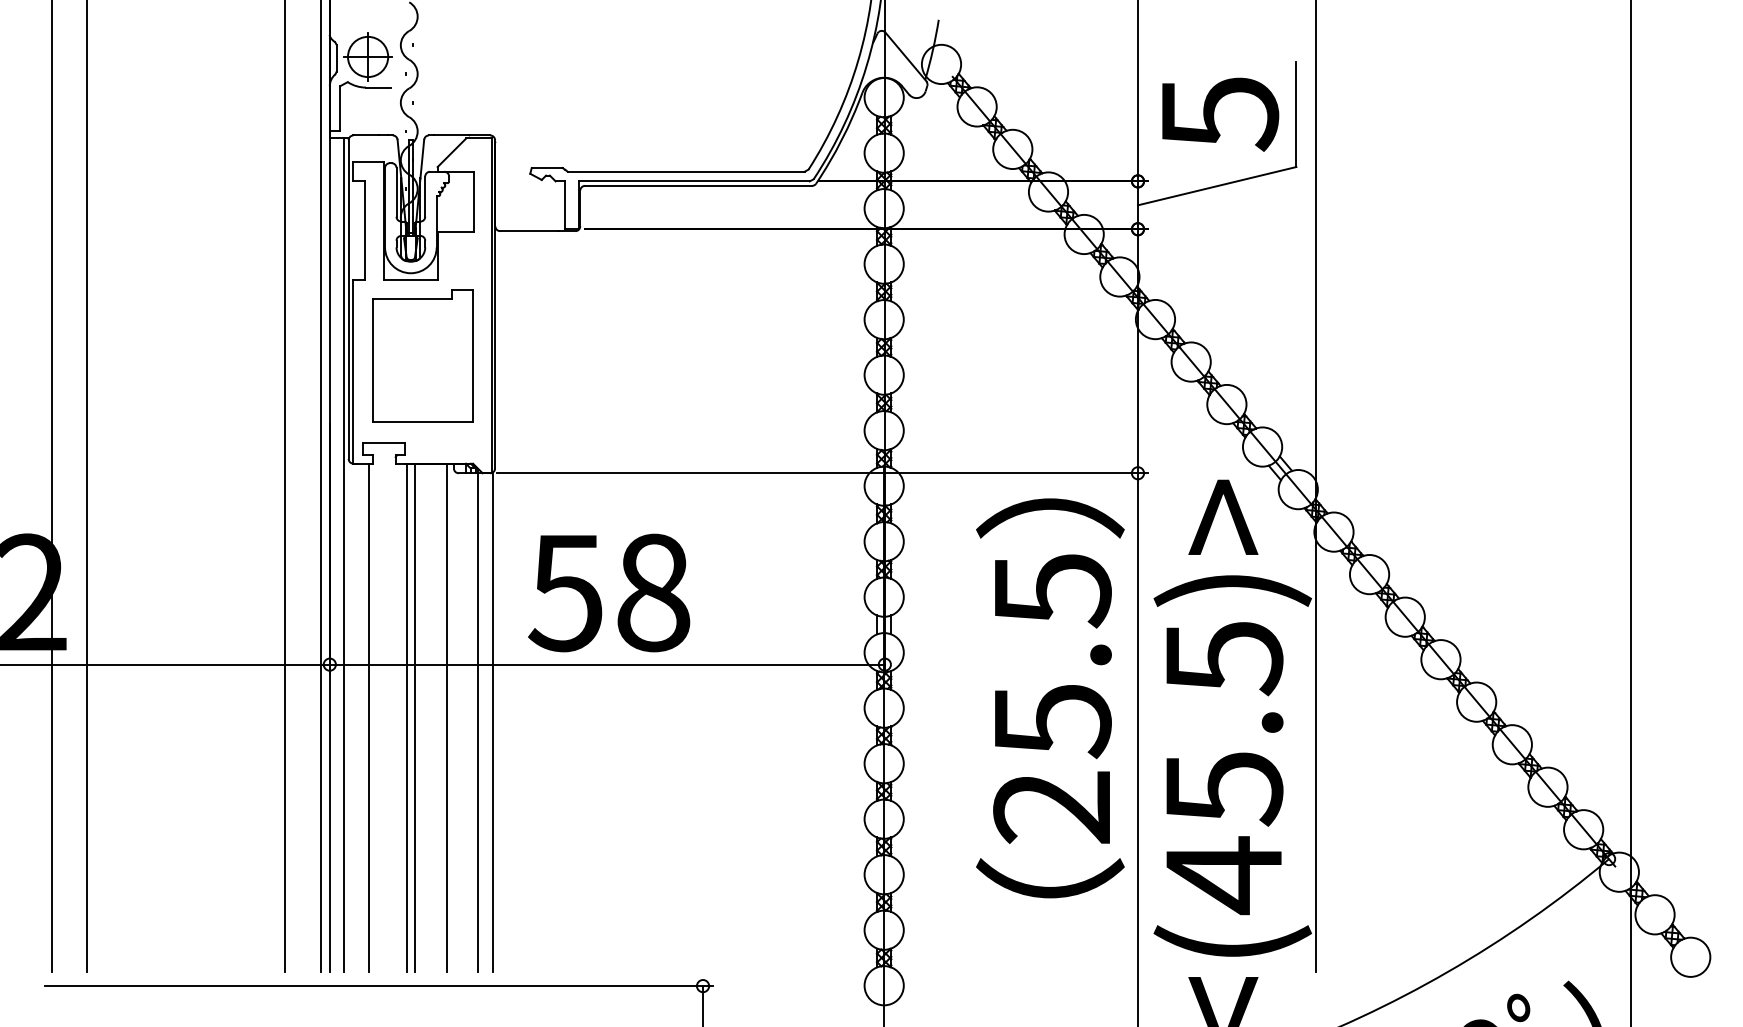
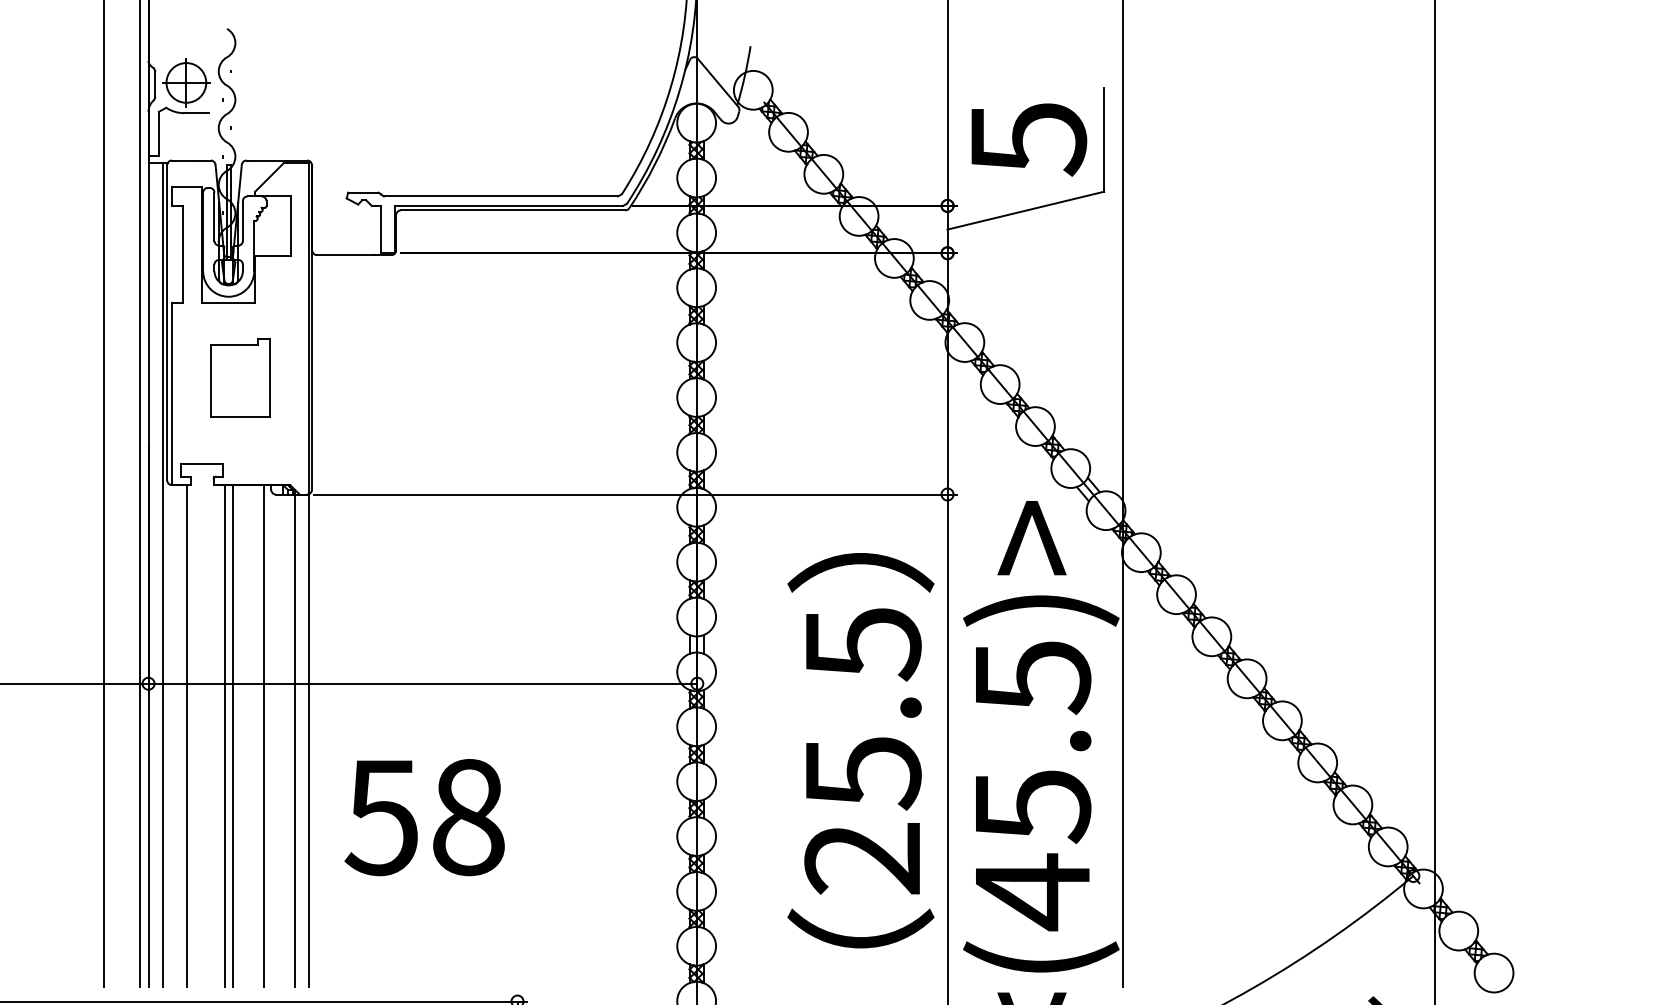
part: (422, 355) -> (240, 378), size x0.6
text: (609, 592) -> (425, 817), moved
text: (1050, 698) -> (861, 750), moved

